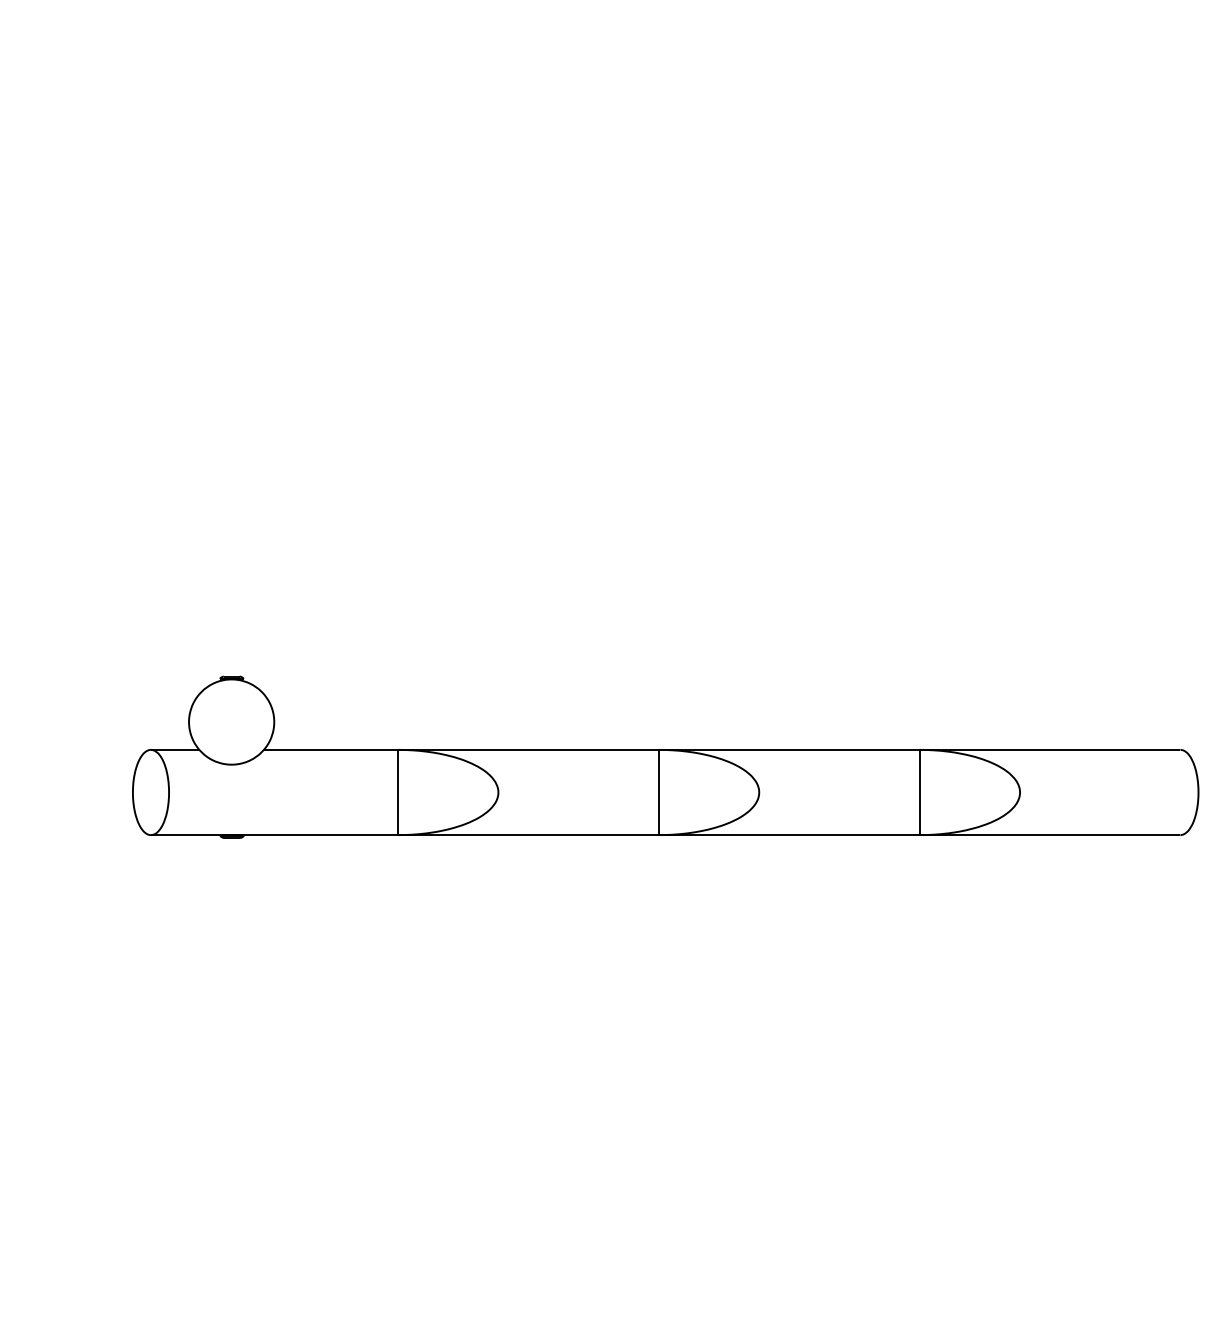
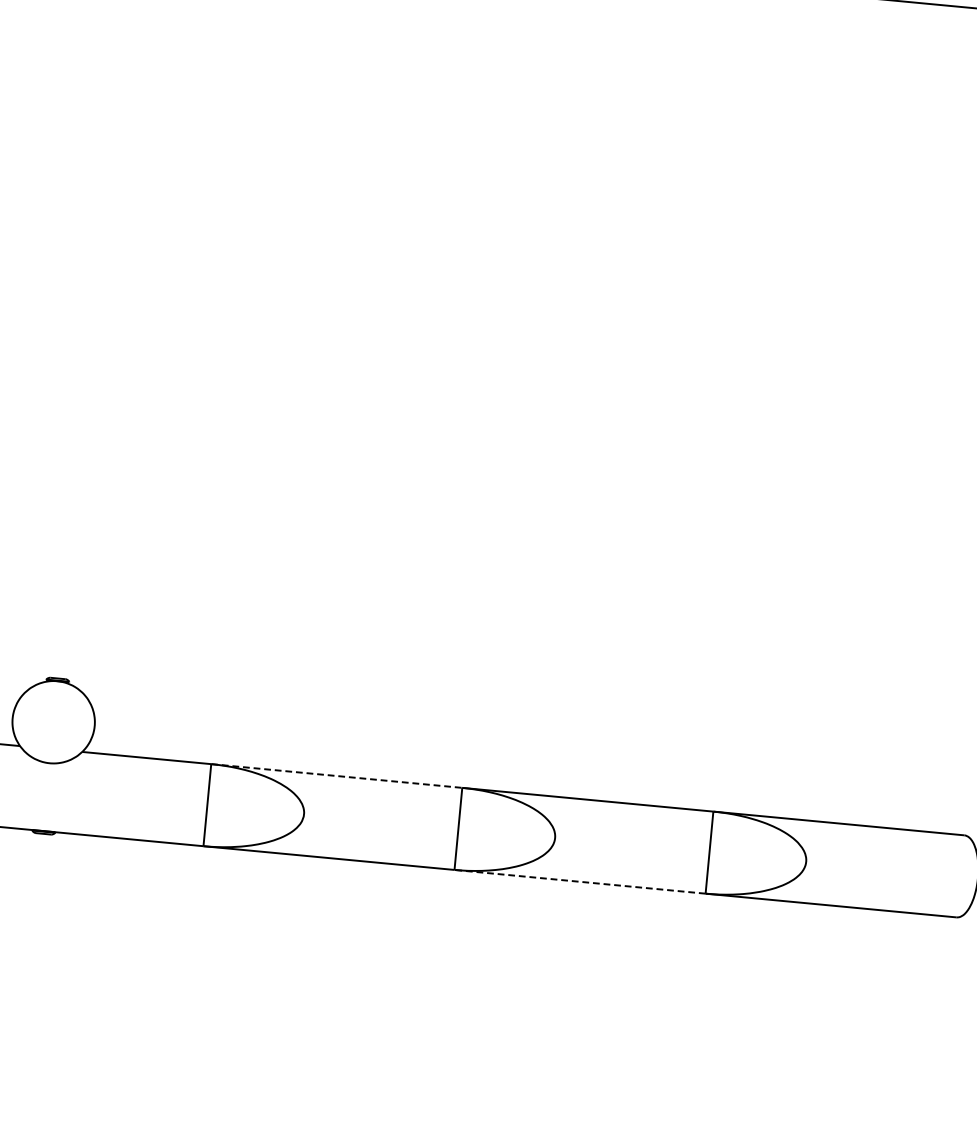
line: (528, 749) -> (336, 775), solid -> dashed
line: (788, 835) -> (579, 882), solid -> dashed

